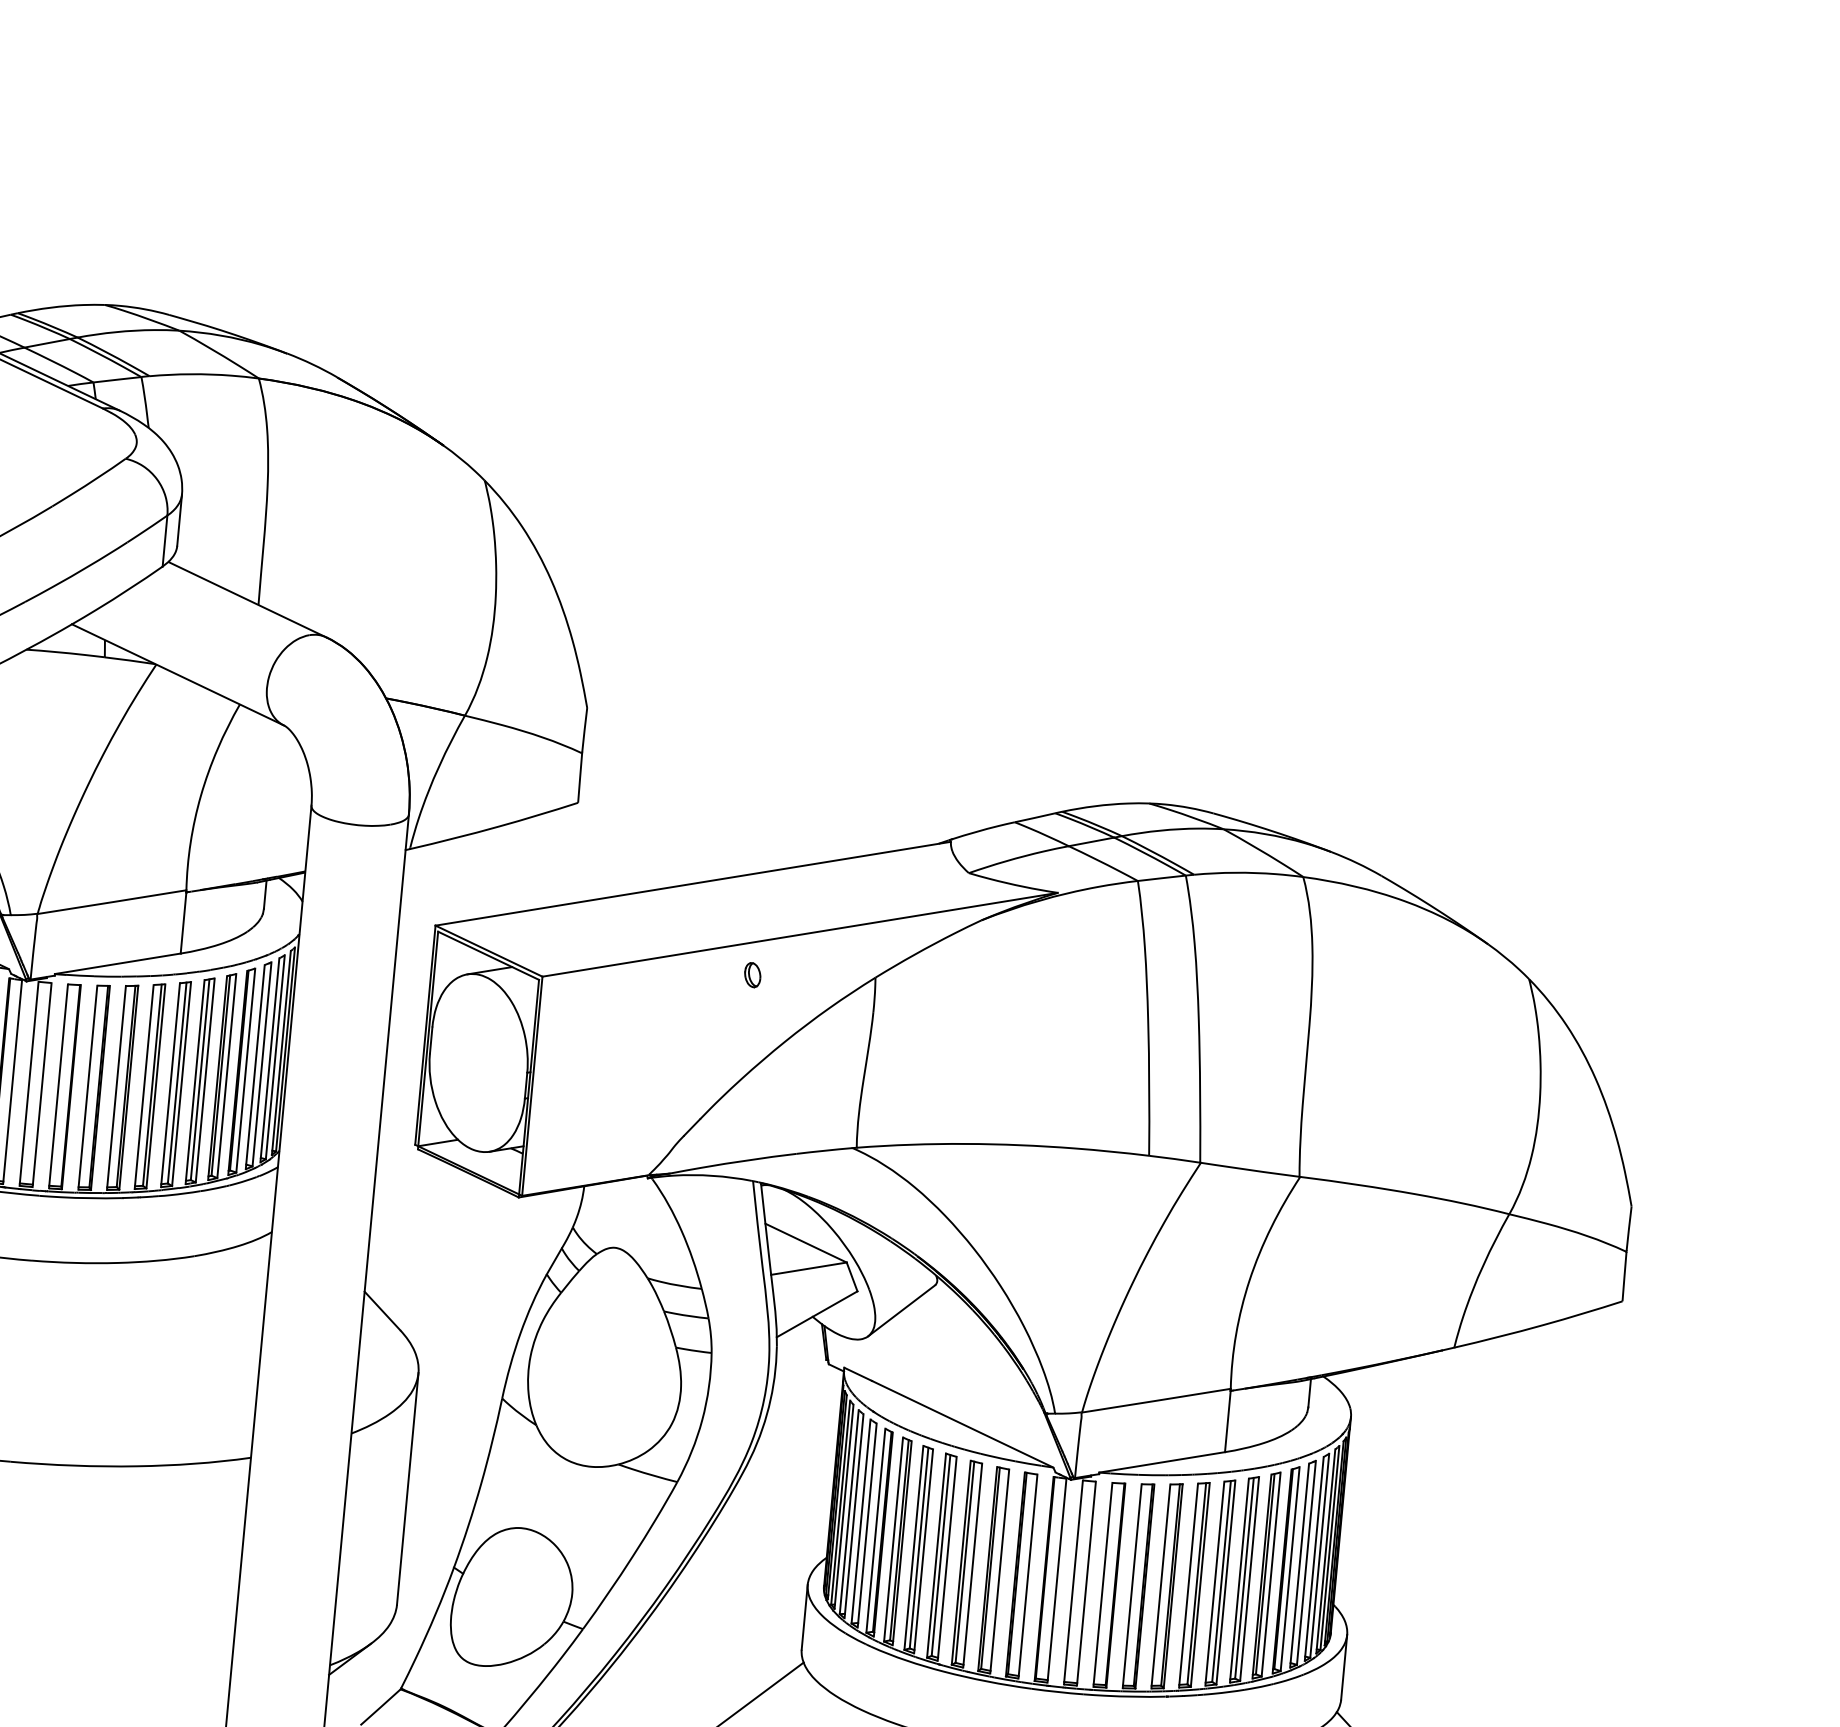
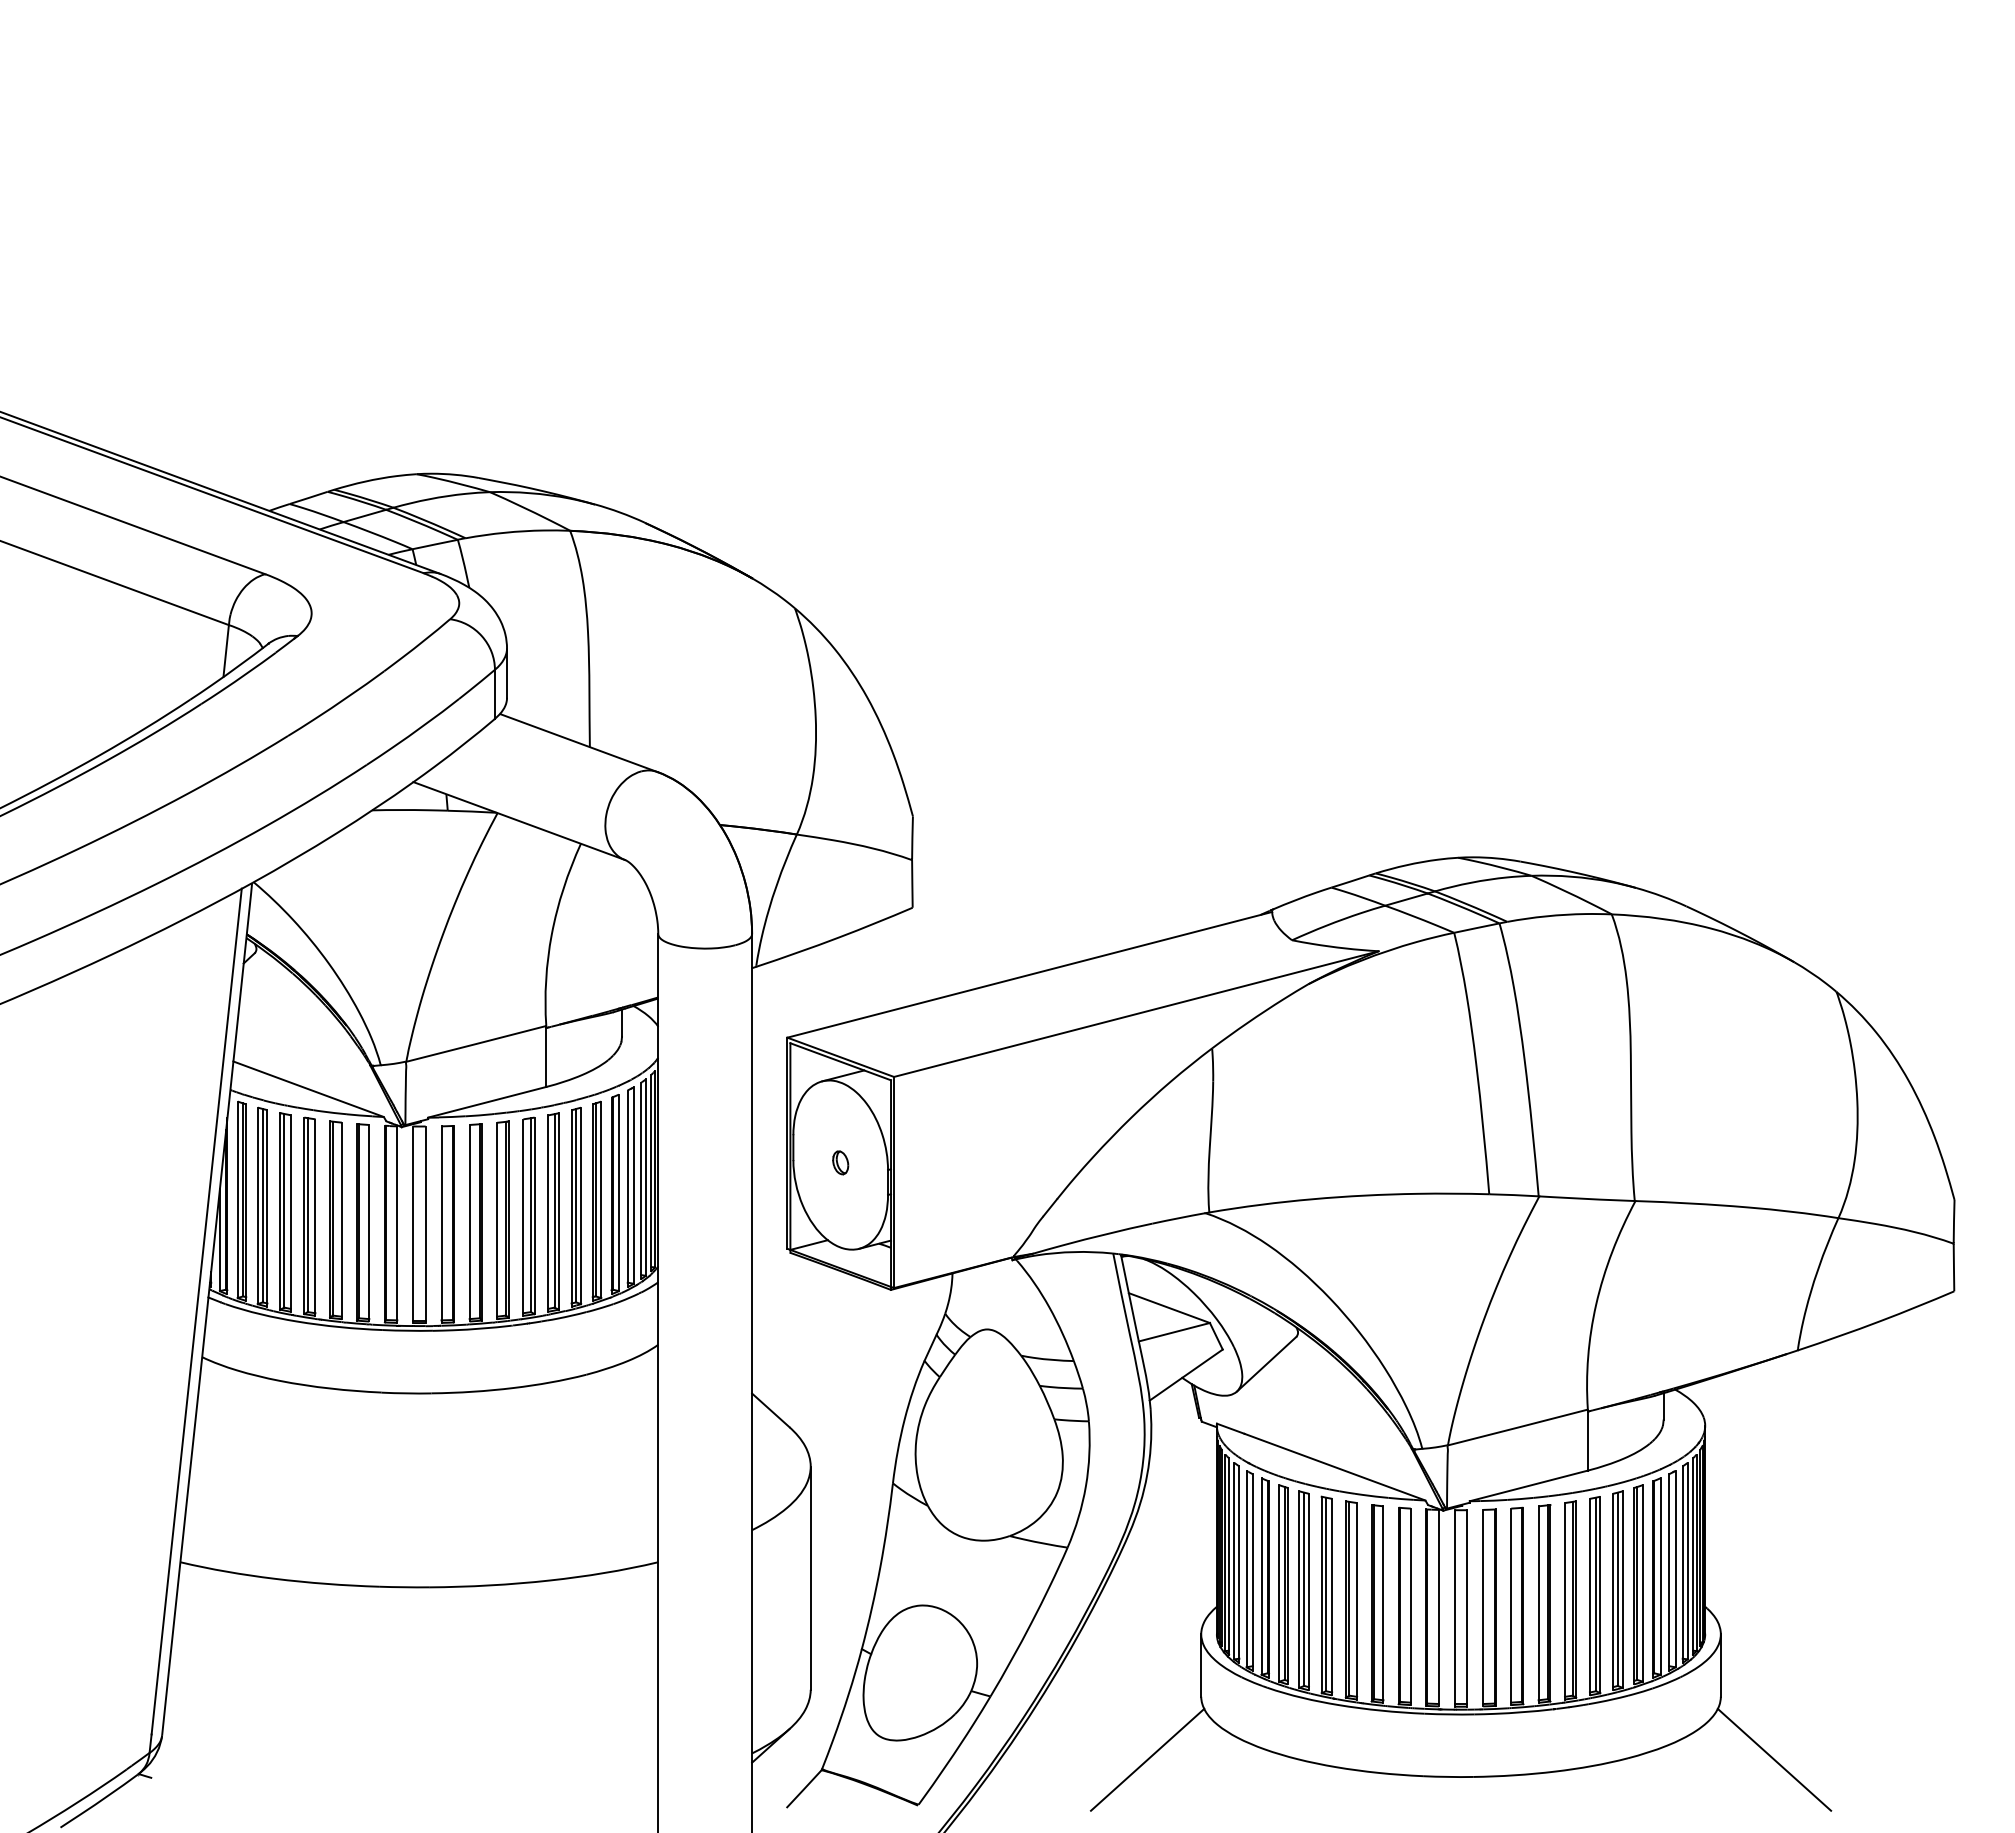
part: (752, 974) -> (840, 1162), moved

